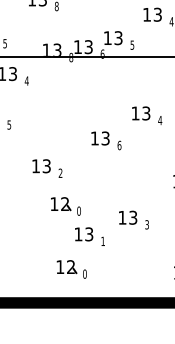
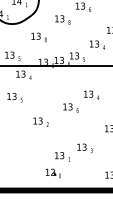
part: (64, 206) -> (49, 141), removed

